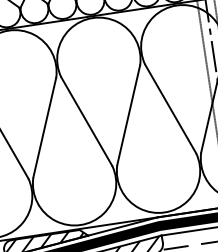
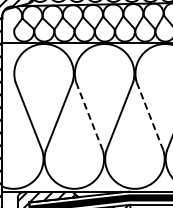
line: (169, 107) -> (149, 115), solid -> dashed
line: (86, 120) -> (89, 115), solid -> dashed

